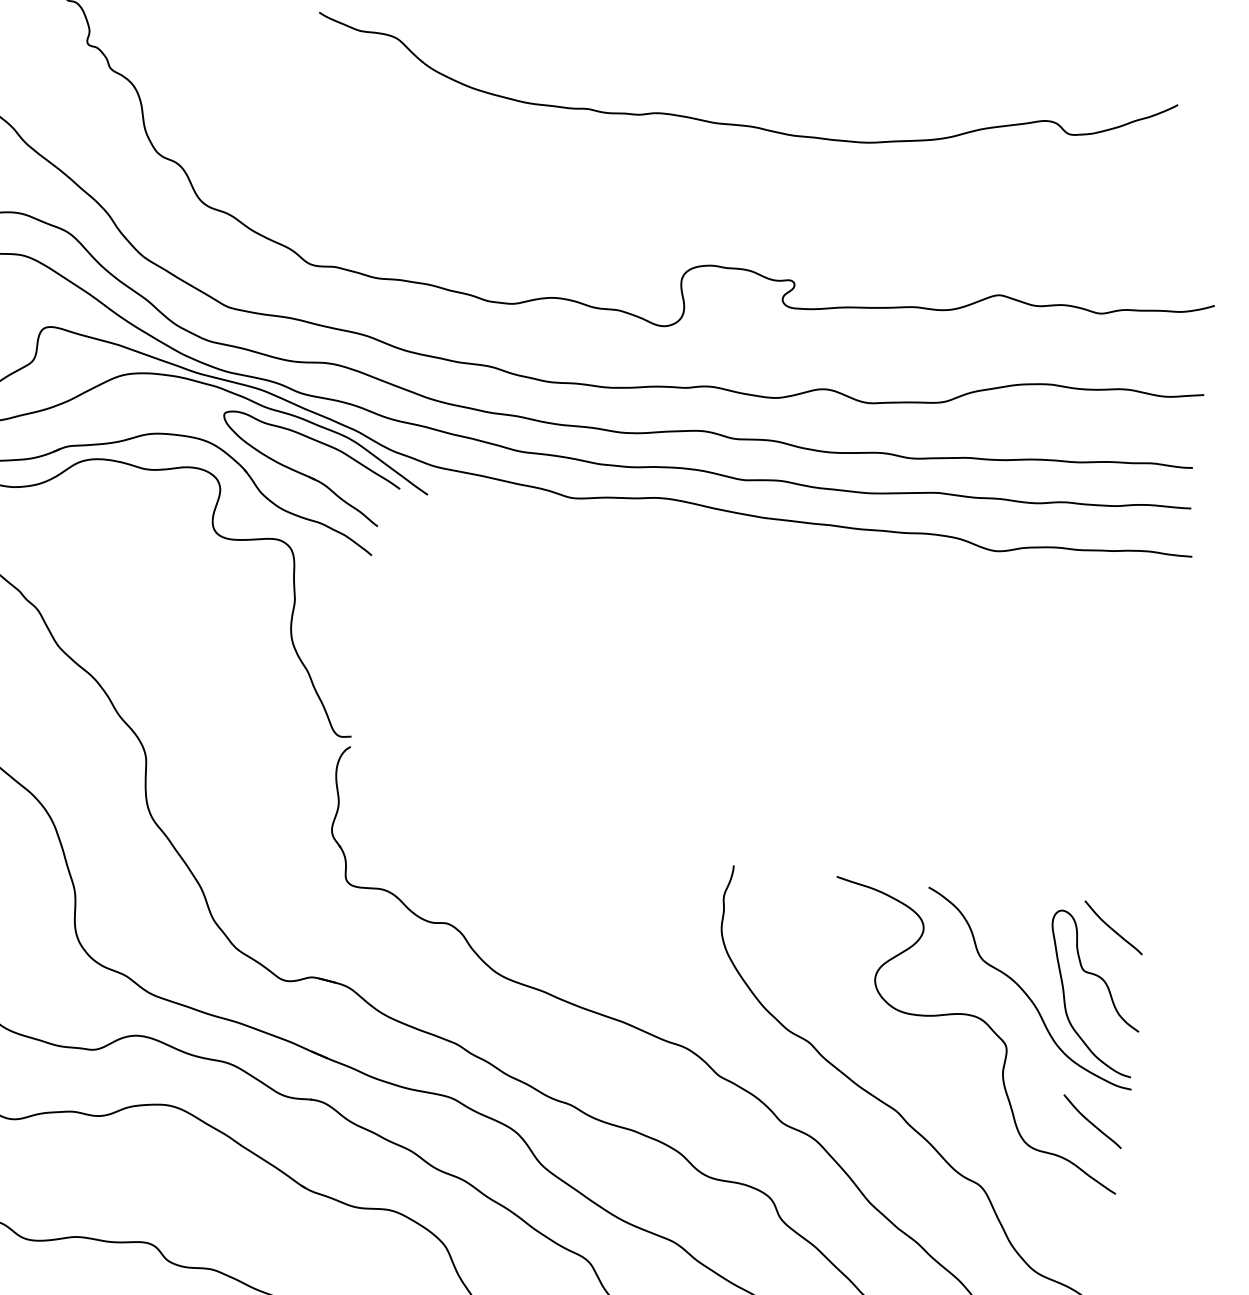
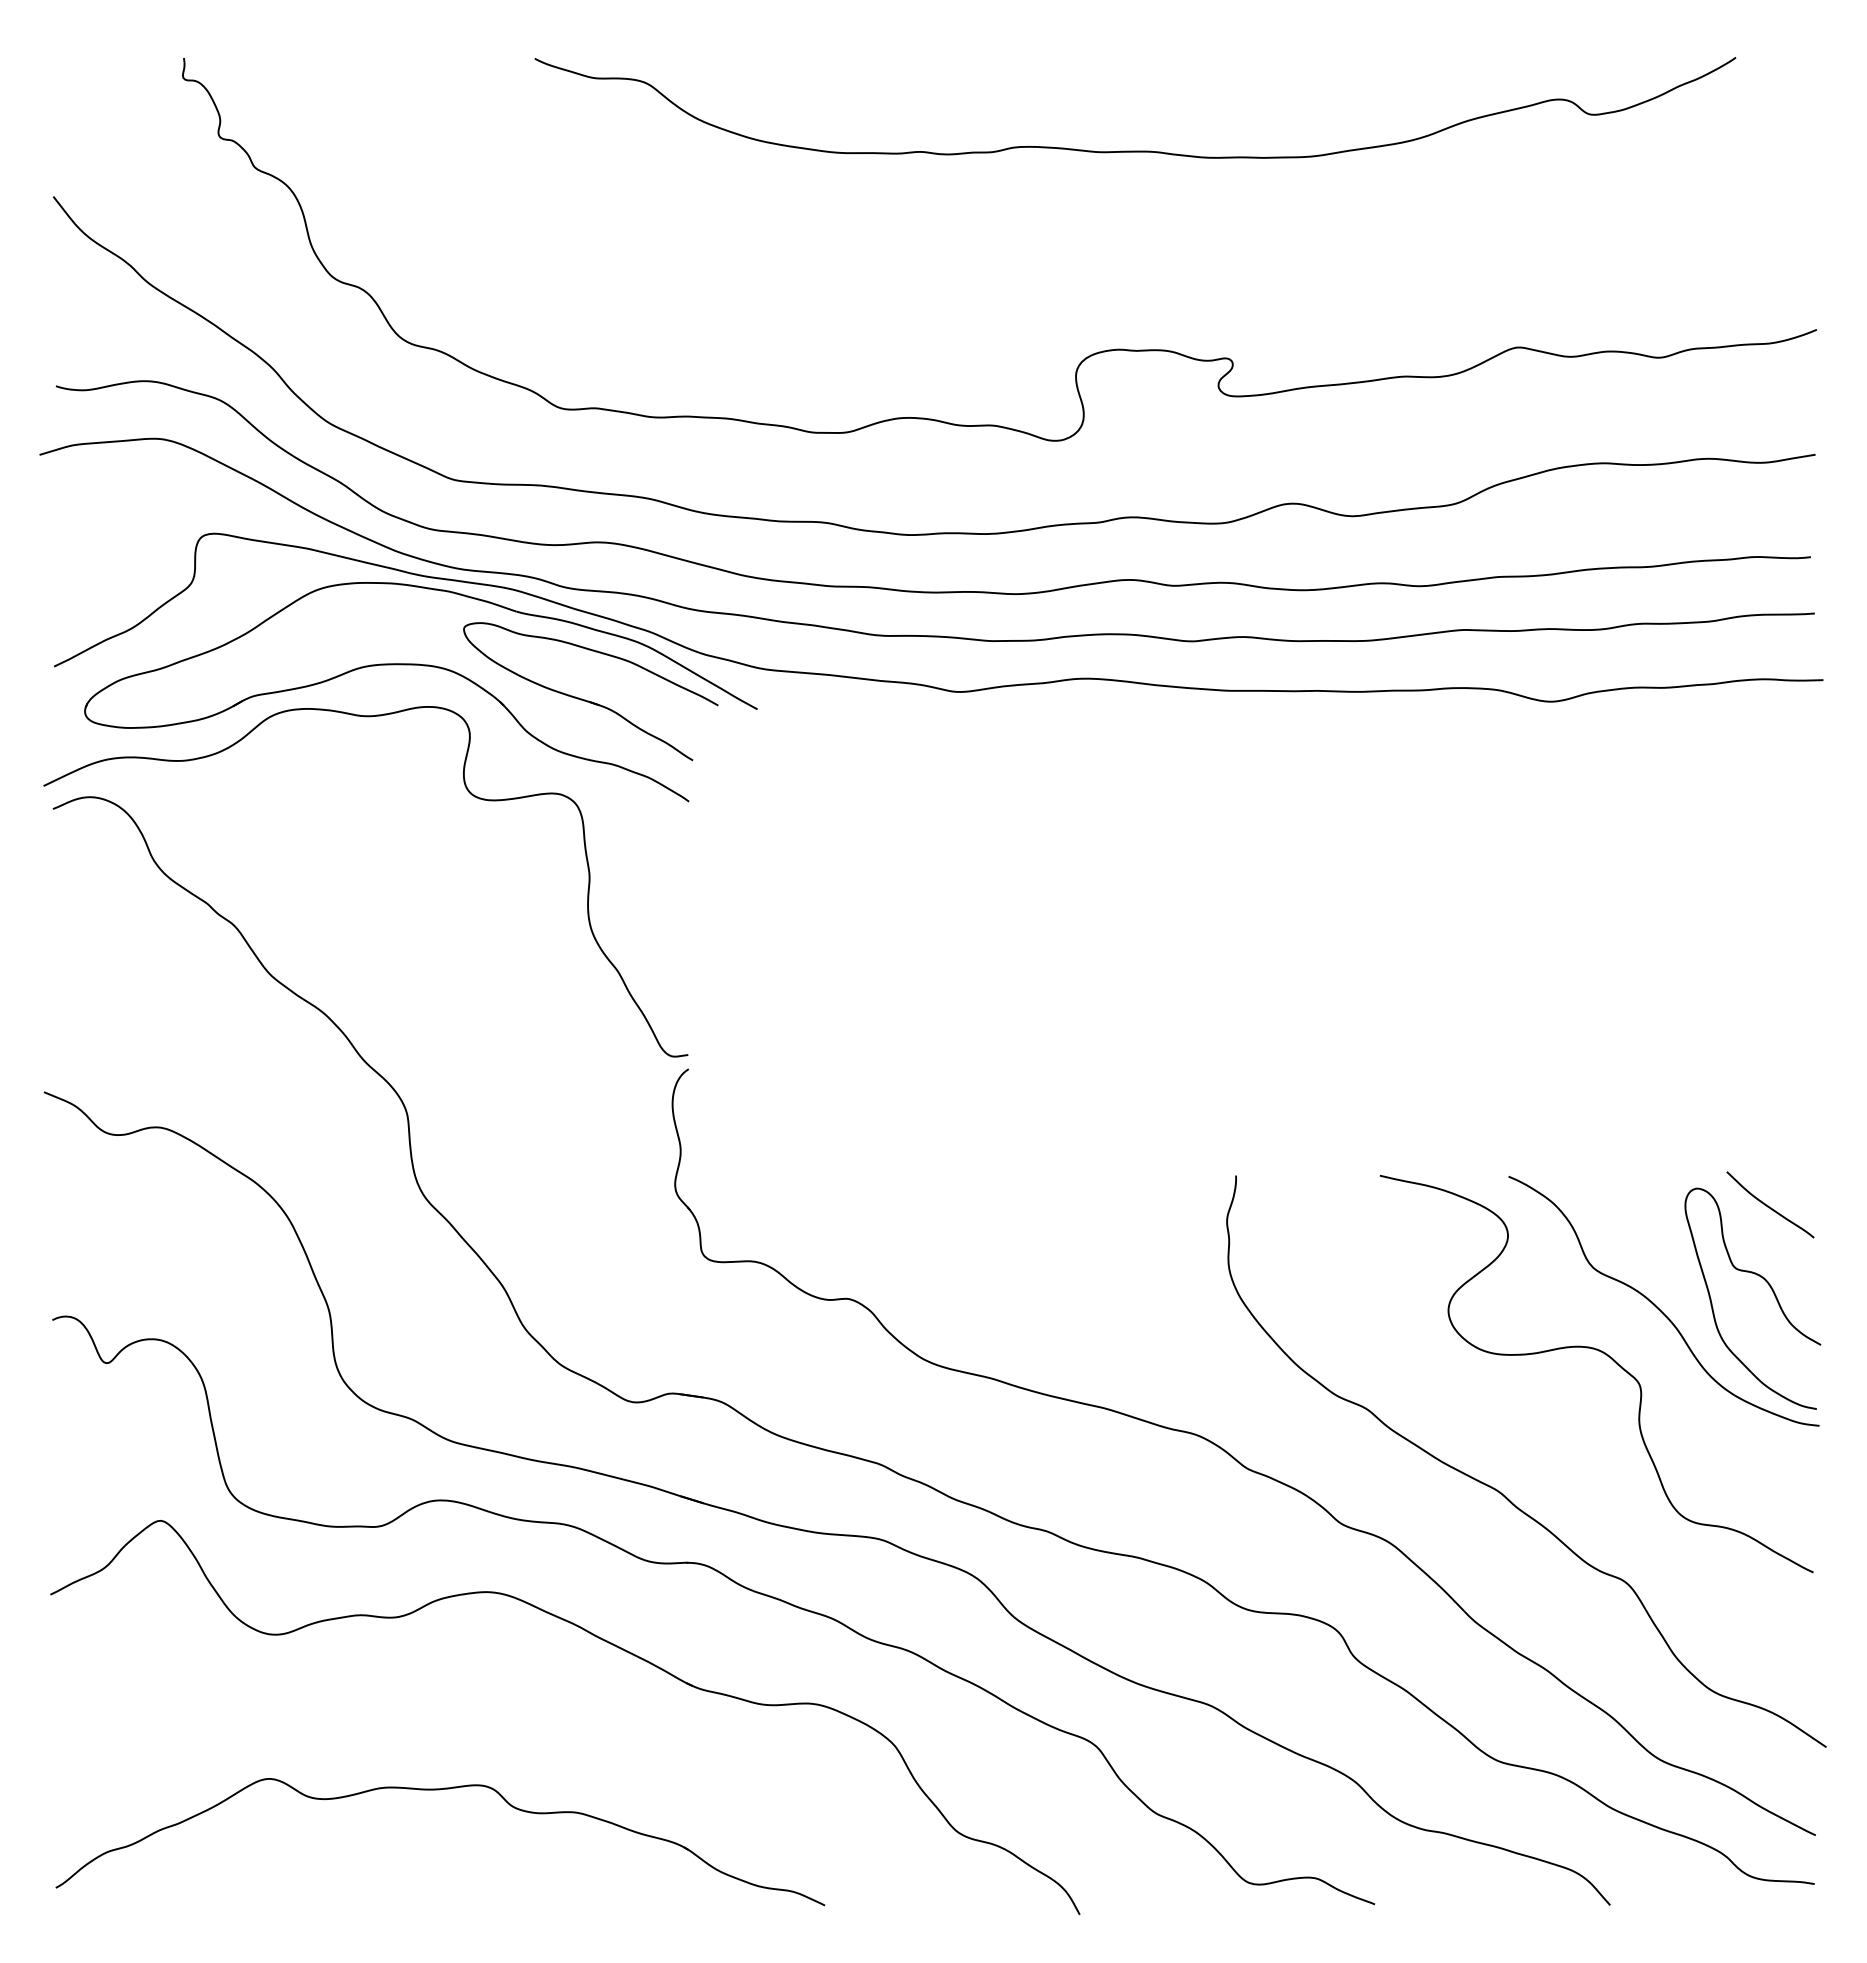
curve: (1091, 1121) -> (1768, 1476), removed

